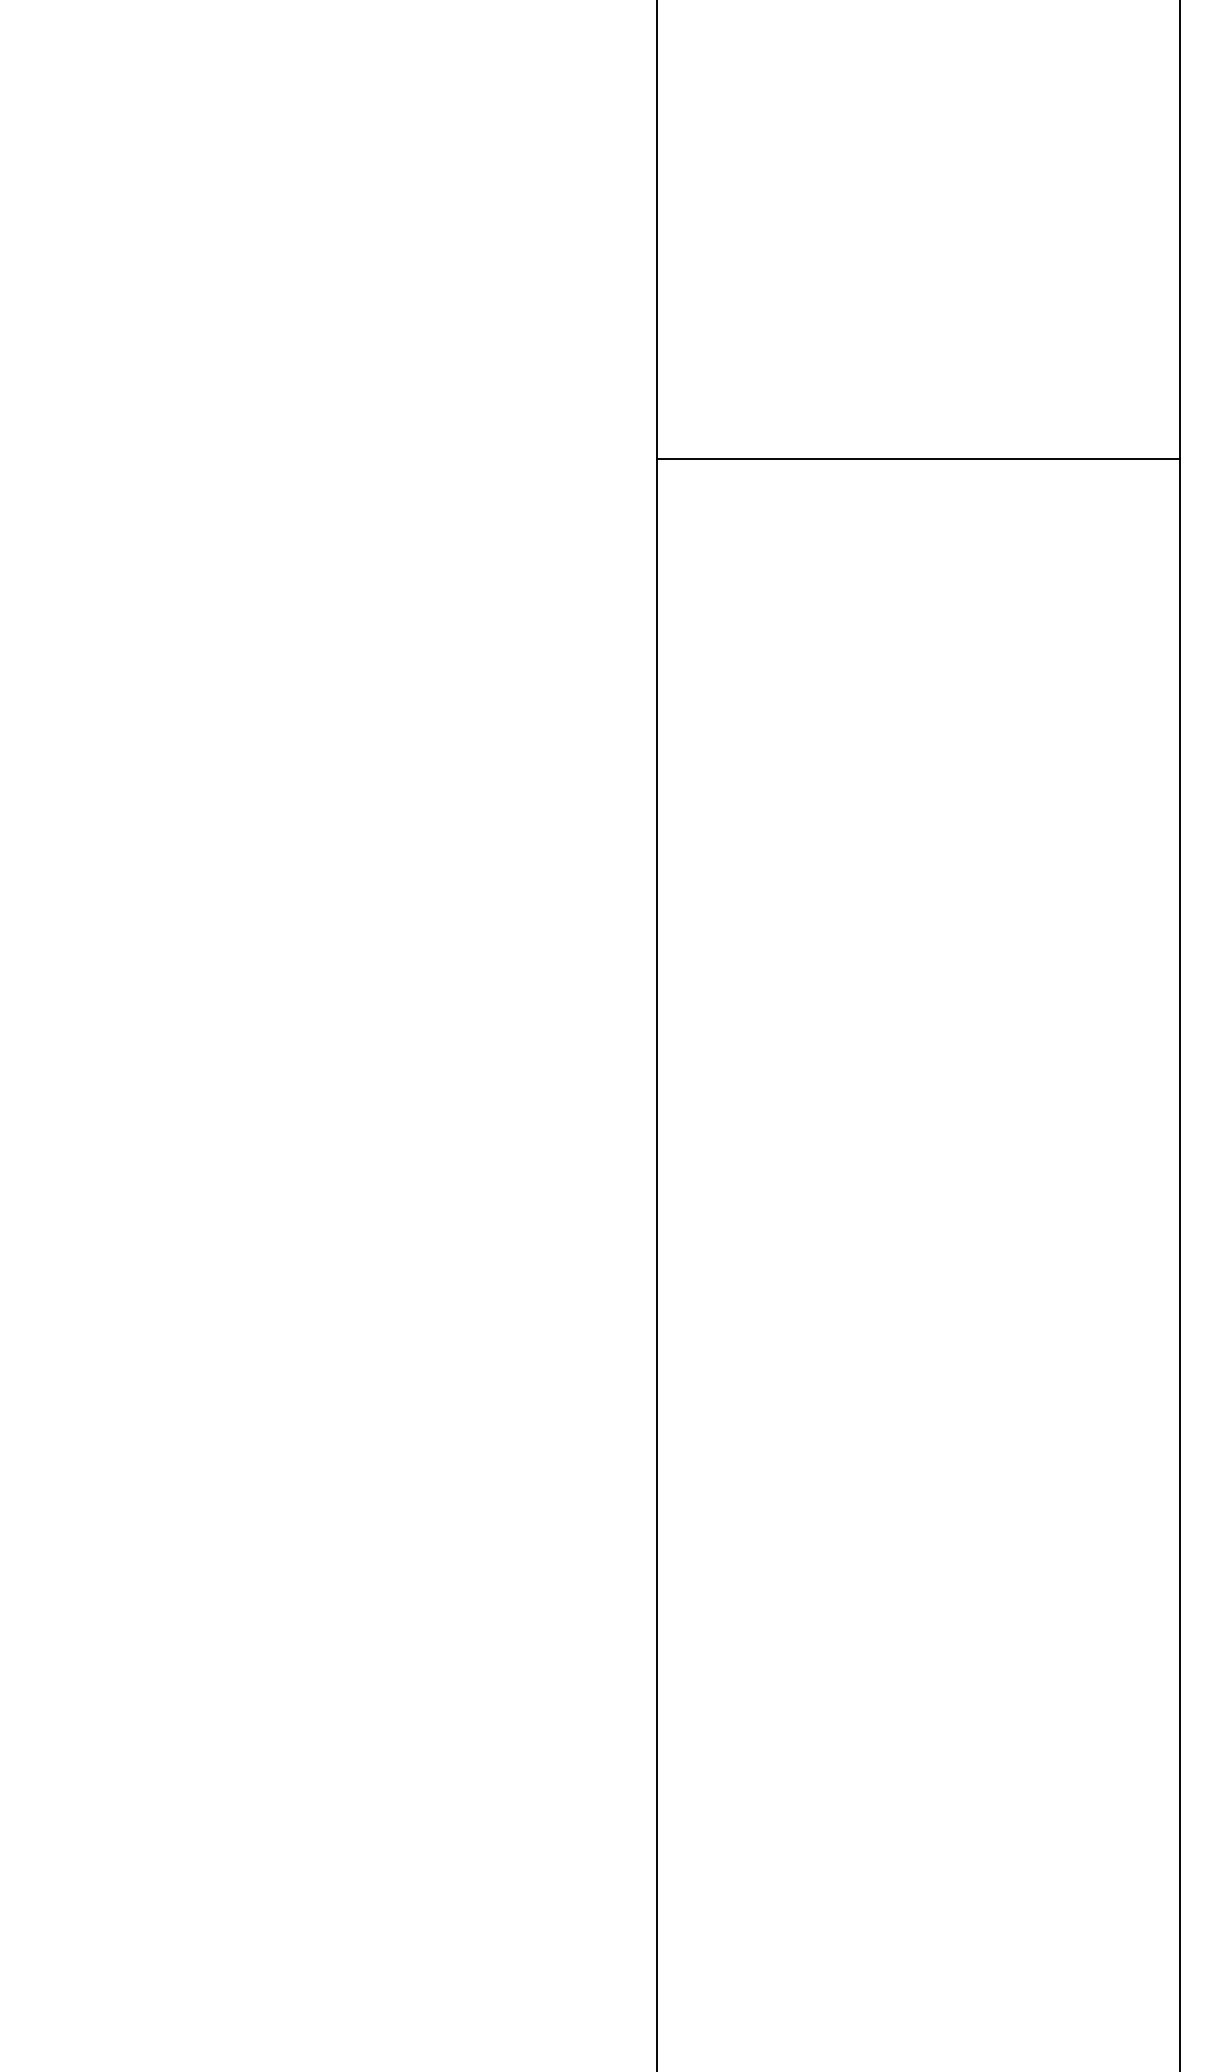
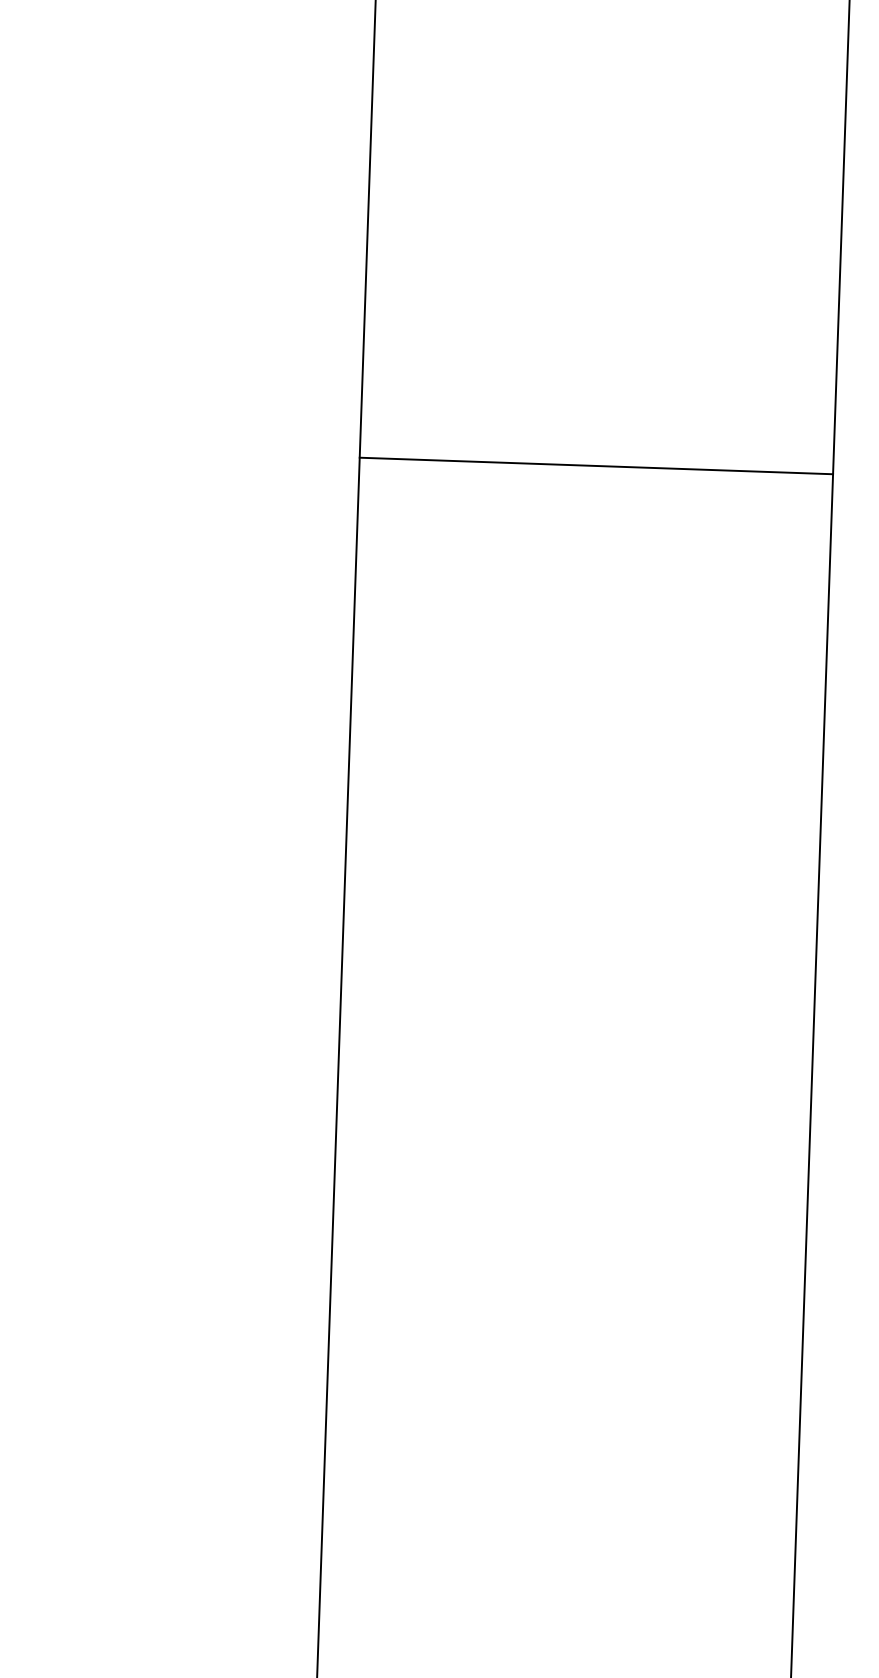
line: (918, 459) -> (596, 466), moved

